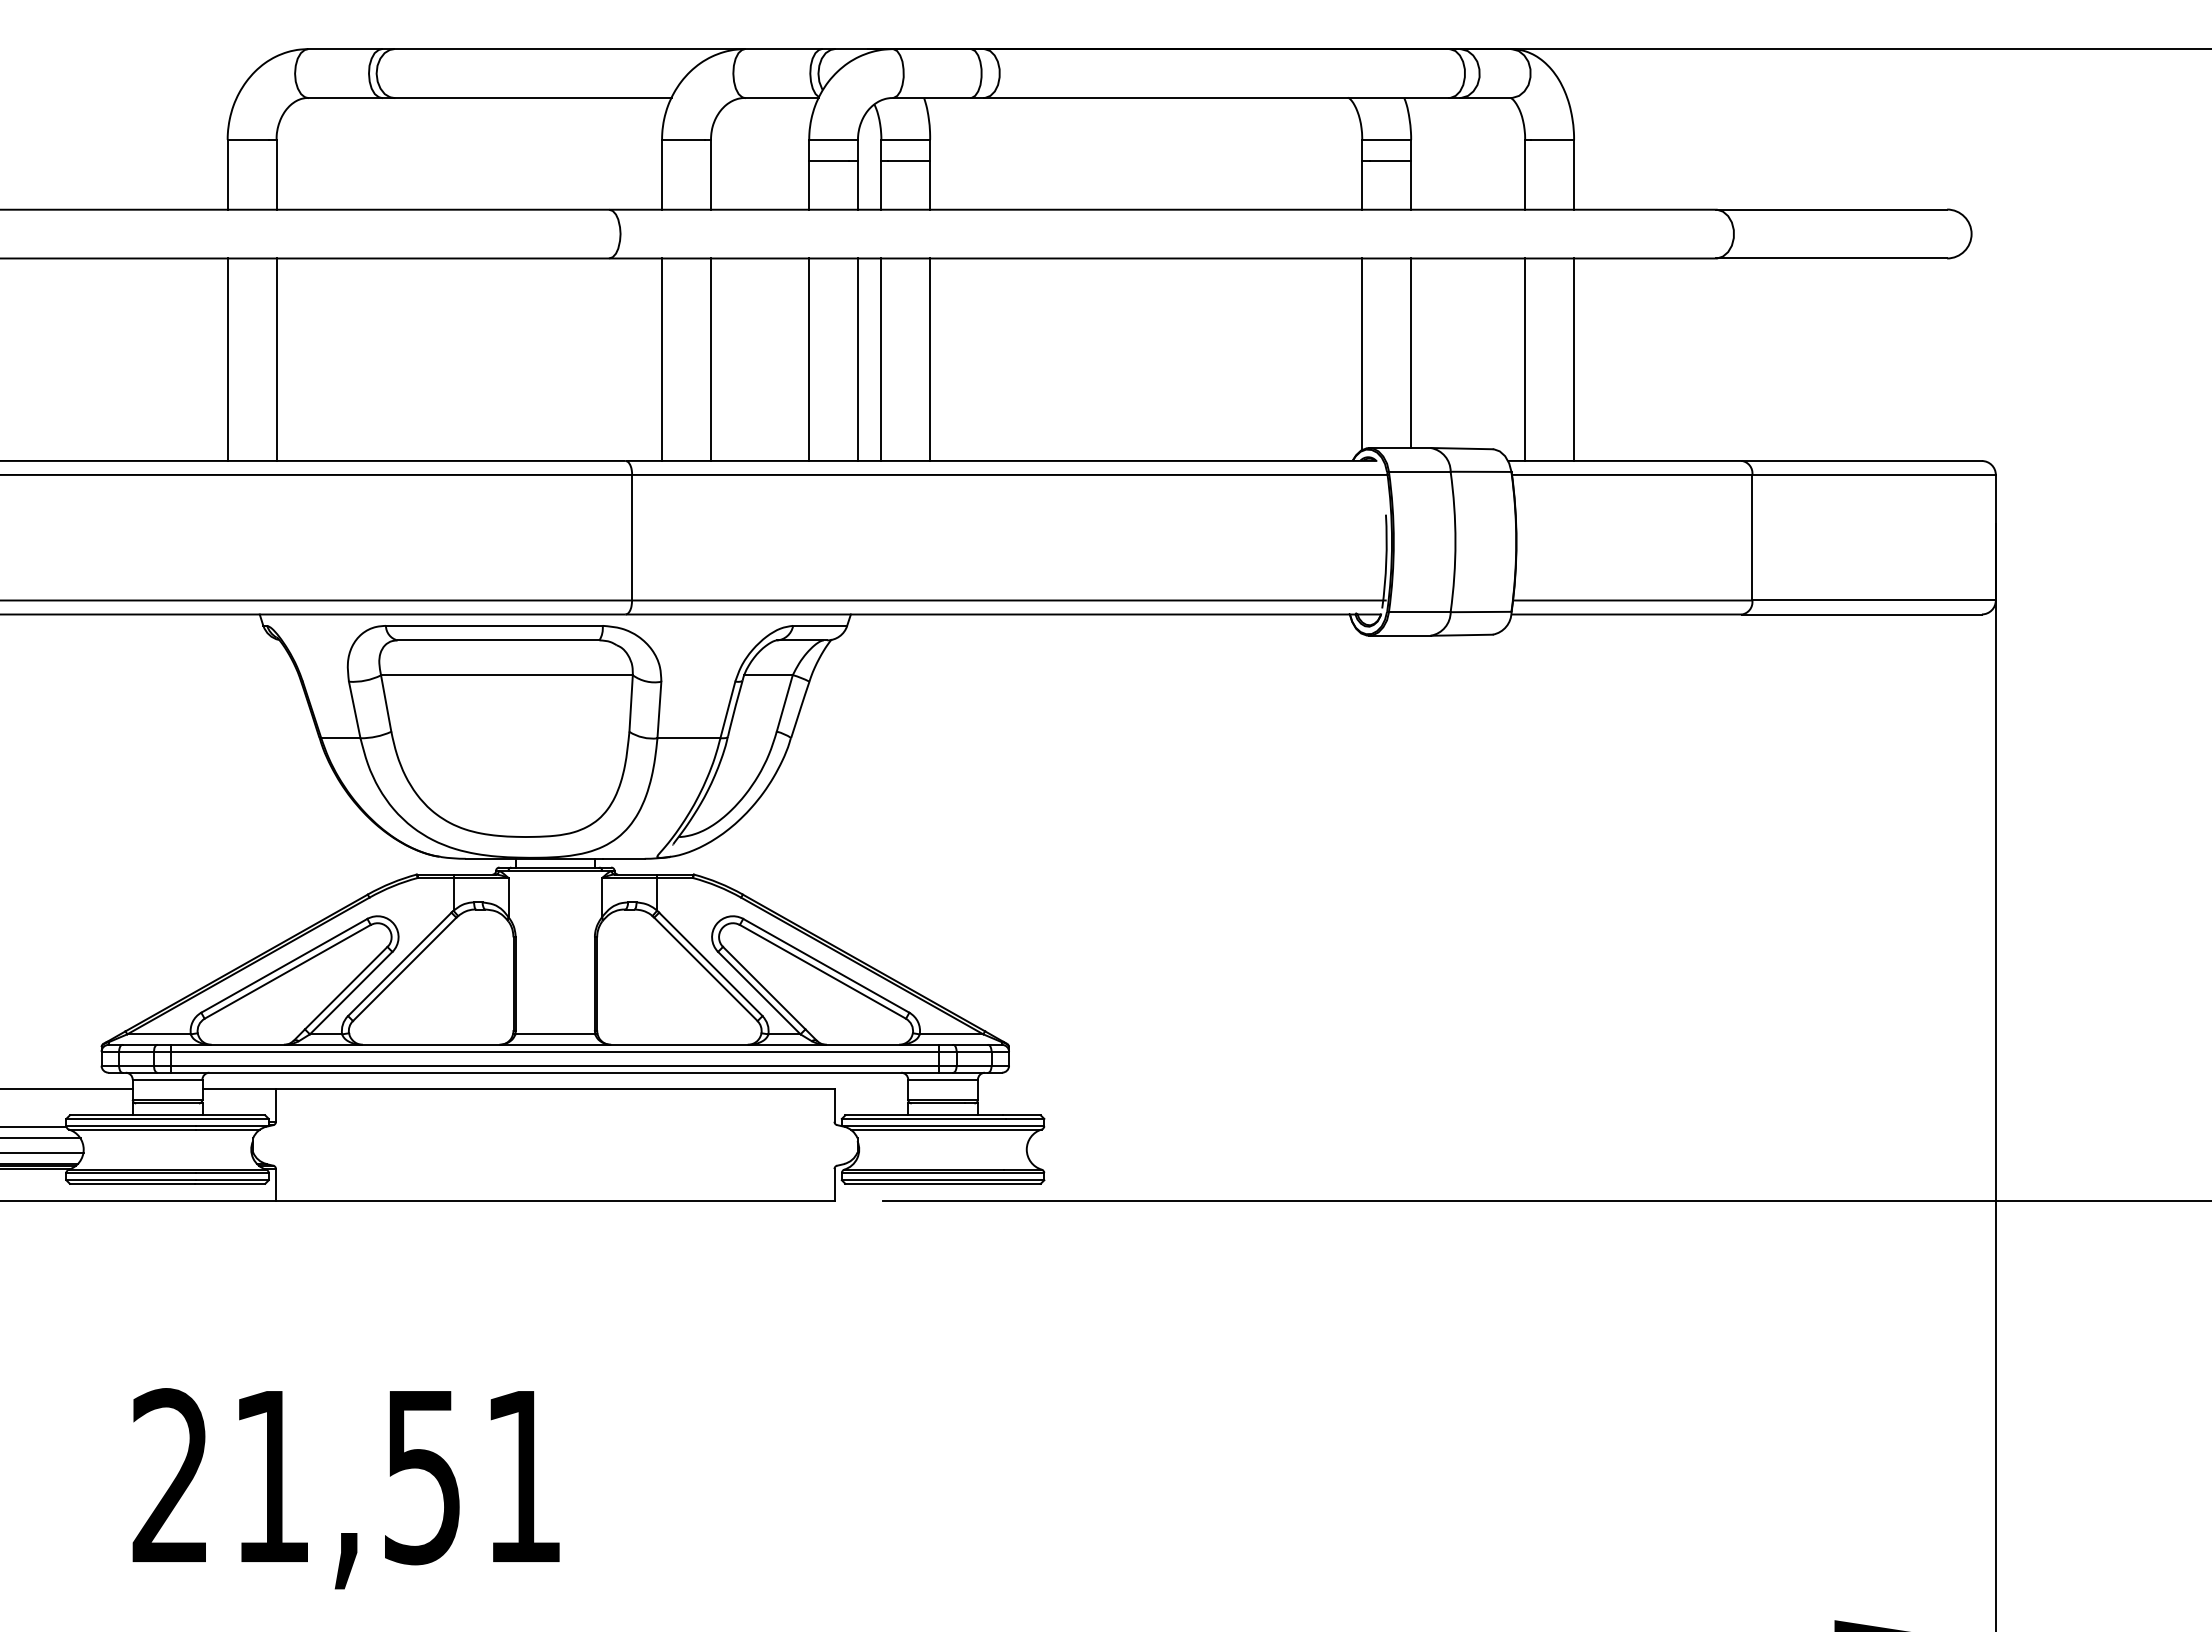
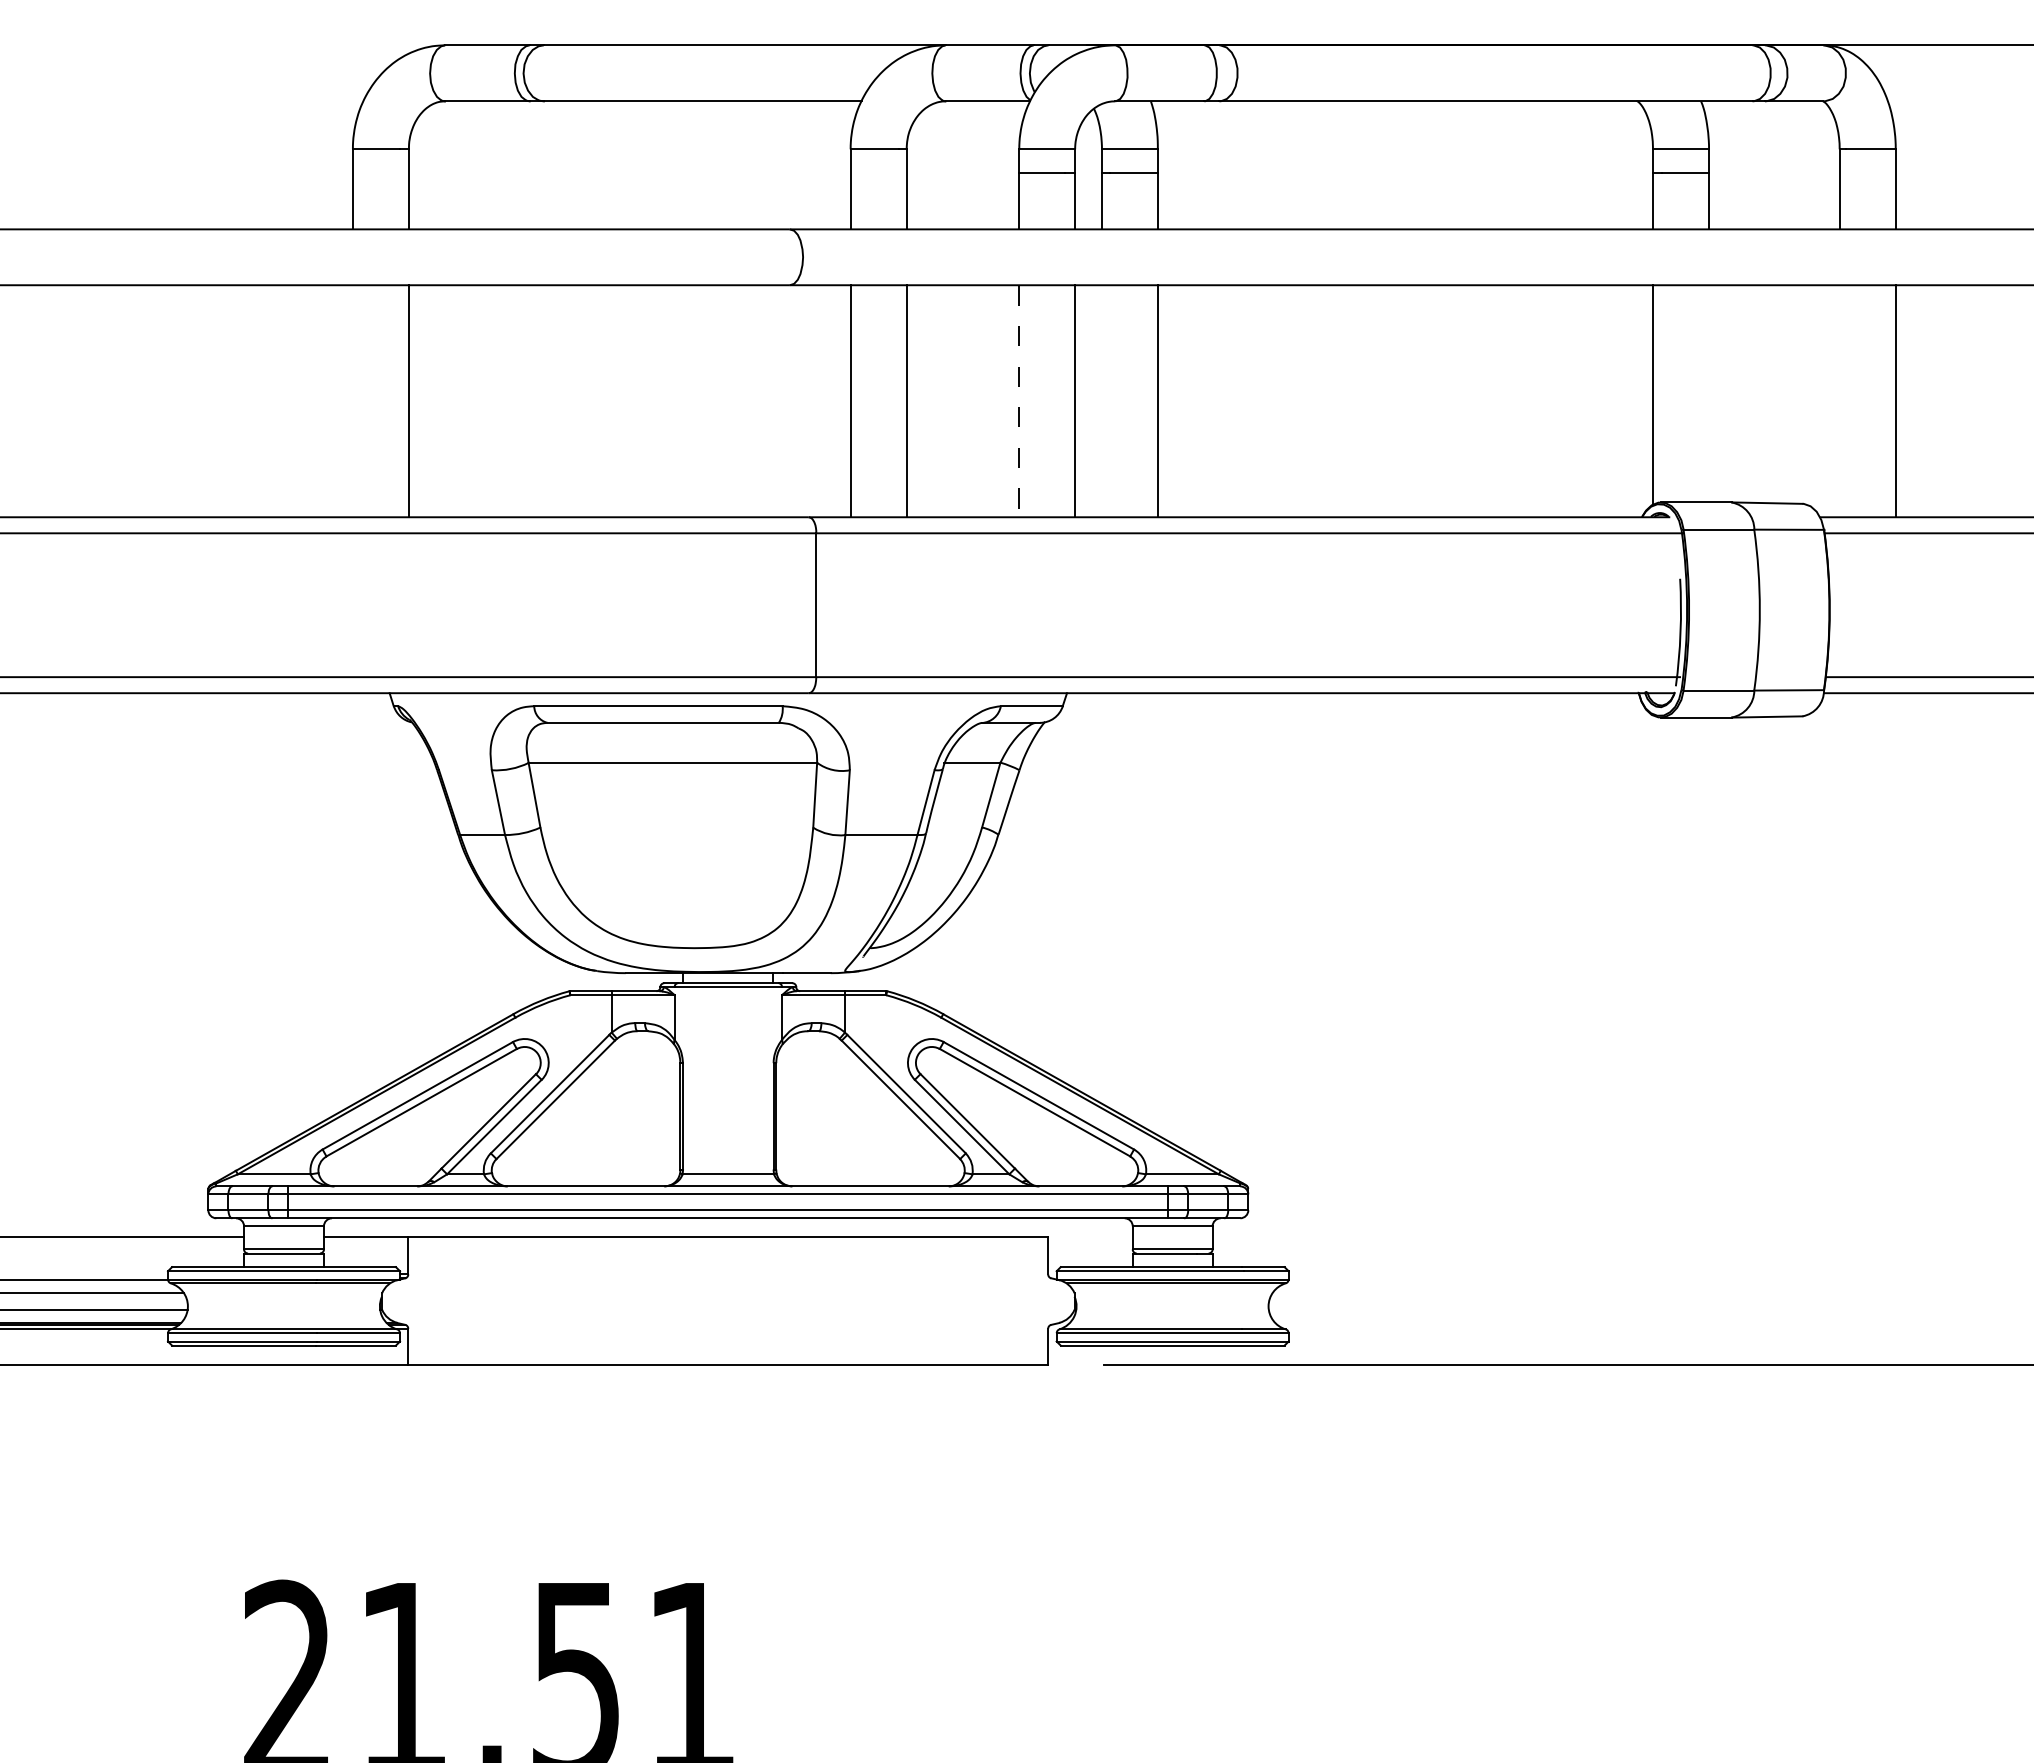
line: (1411, 353) -> (1709, 394), removed
line: (227, 359) -> (352, 401), removed
line: (881, 359) -> (1102, 401), removed
line: (1525, 359) -> (1840, 401), removed
line: (809, 360) -> (1019, 402), solid -> dashed

